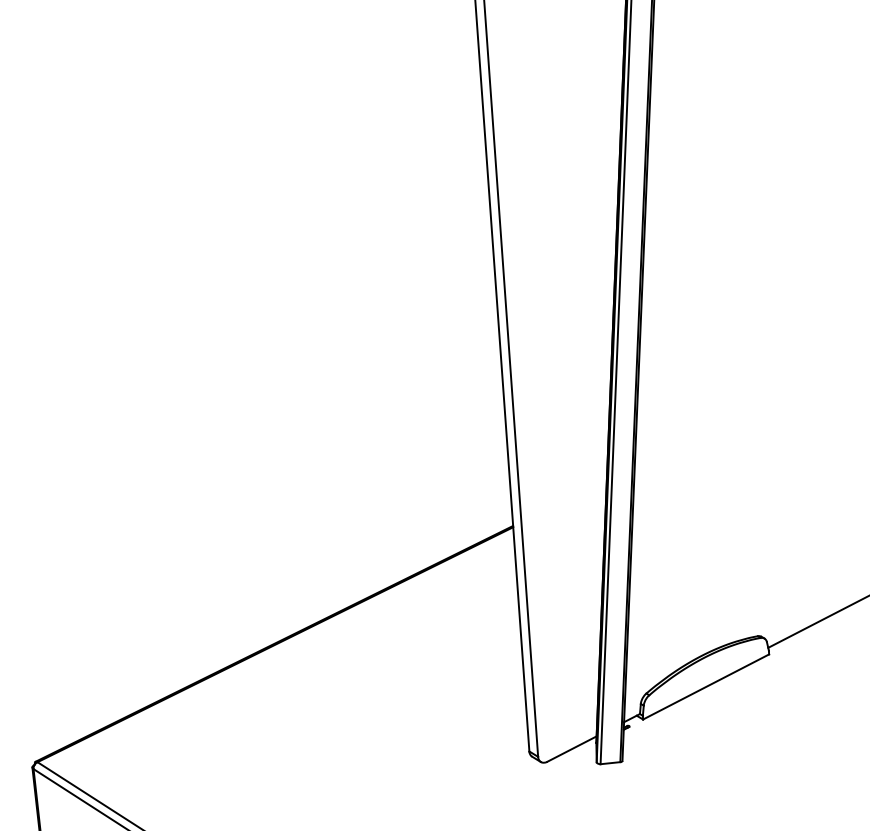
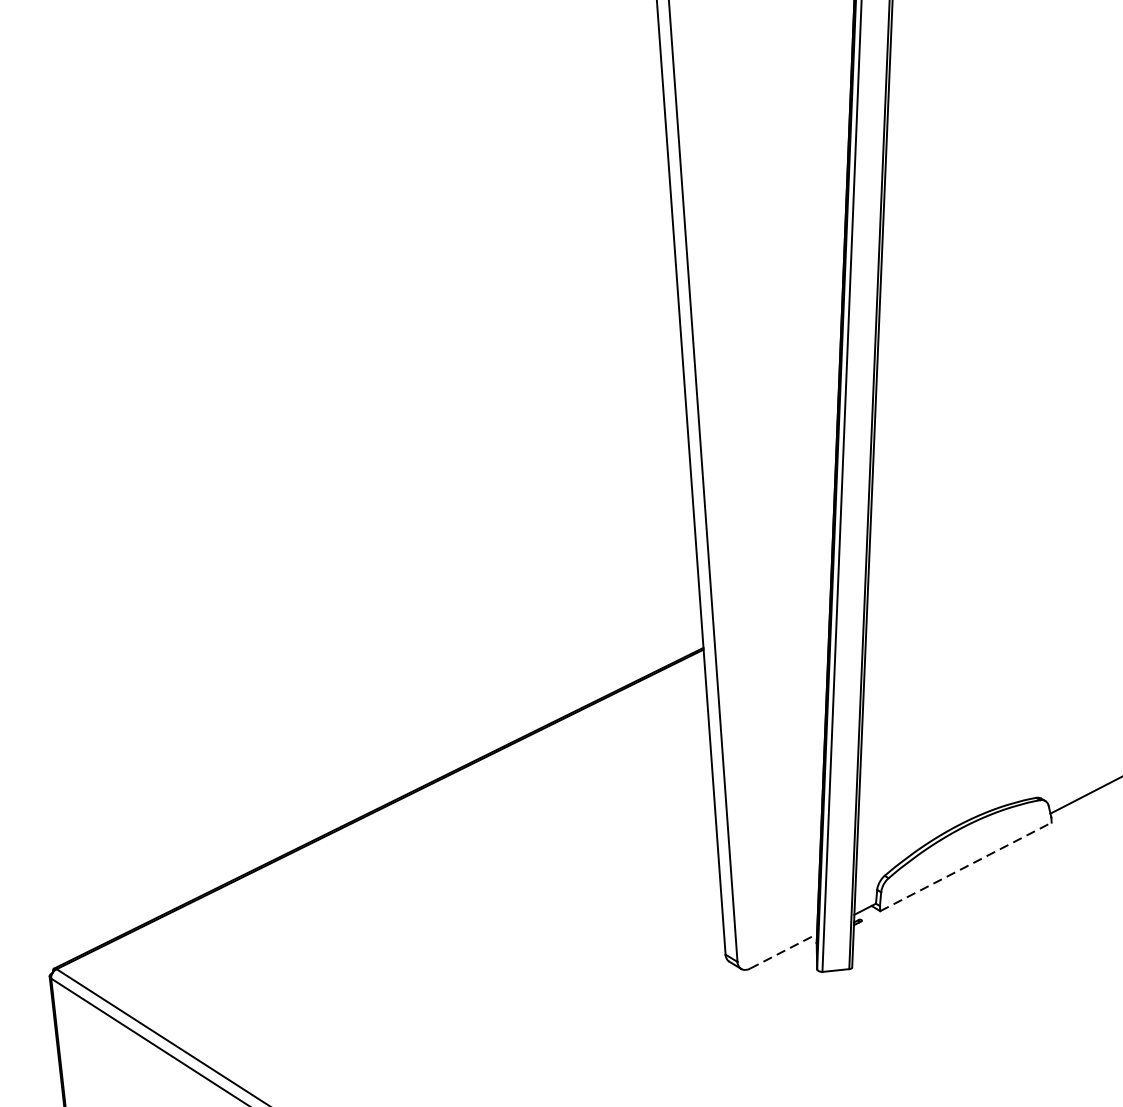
line: (706, 686) -> (966, 866), solid -> dashed
line: (572, 749) -> (784, 951), solid -> dashed

